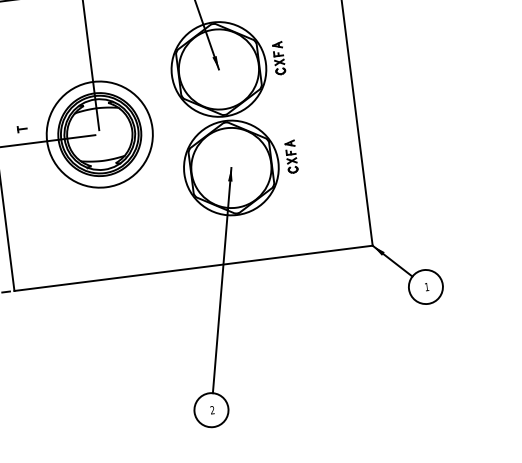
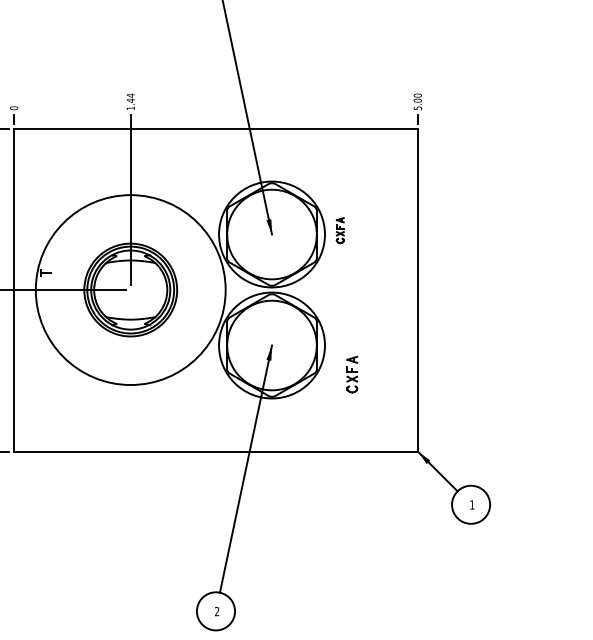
part: (279, 58) -> (340, 230), size x0.7
circle: (99, 134) -> (130, 289), size x1.6
part: (291, 156) -> (352, 374), moved

